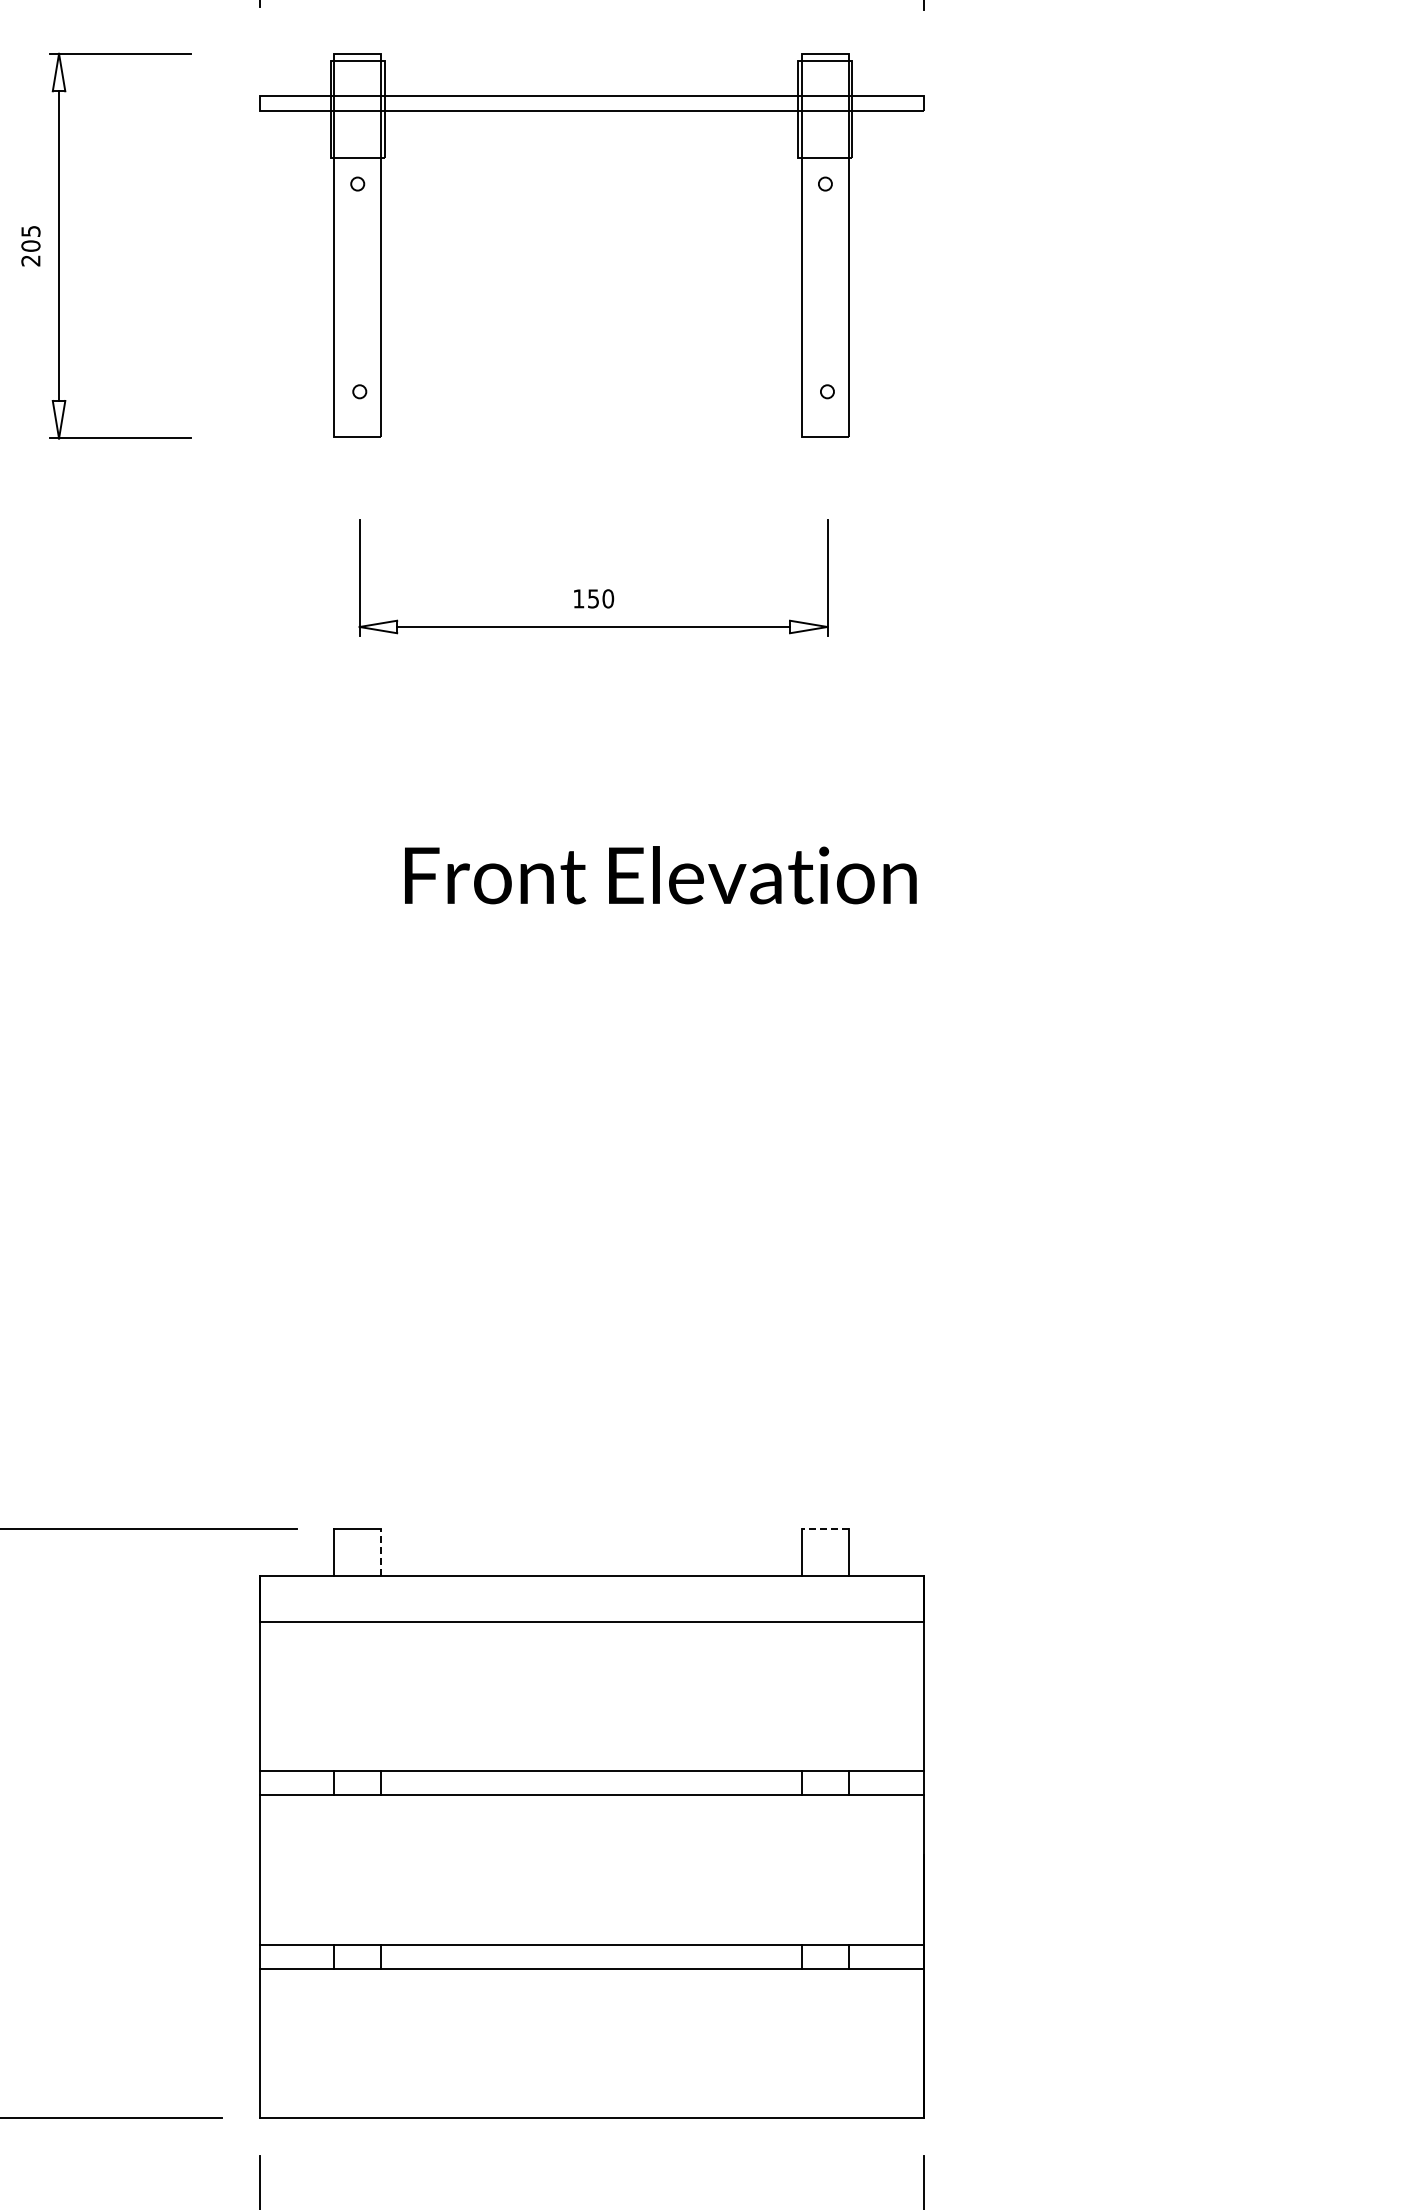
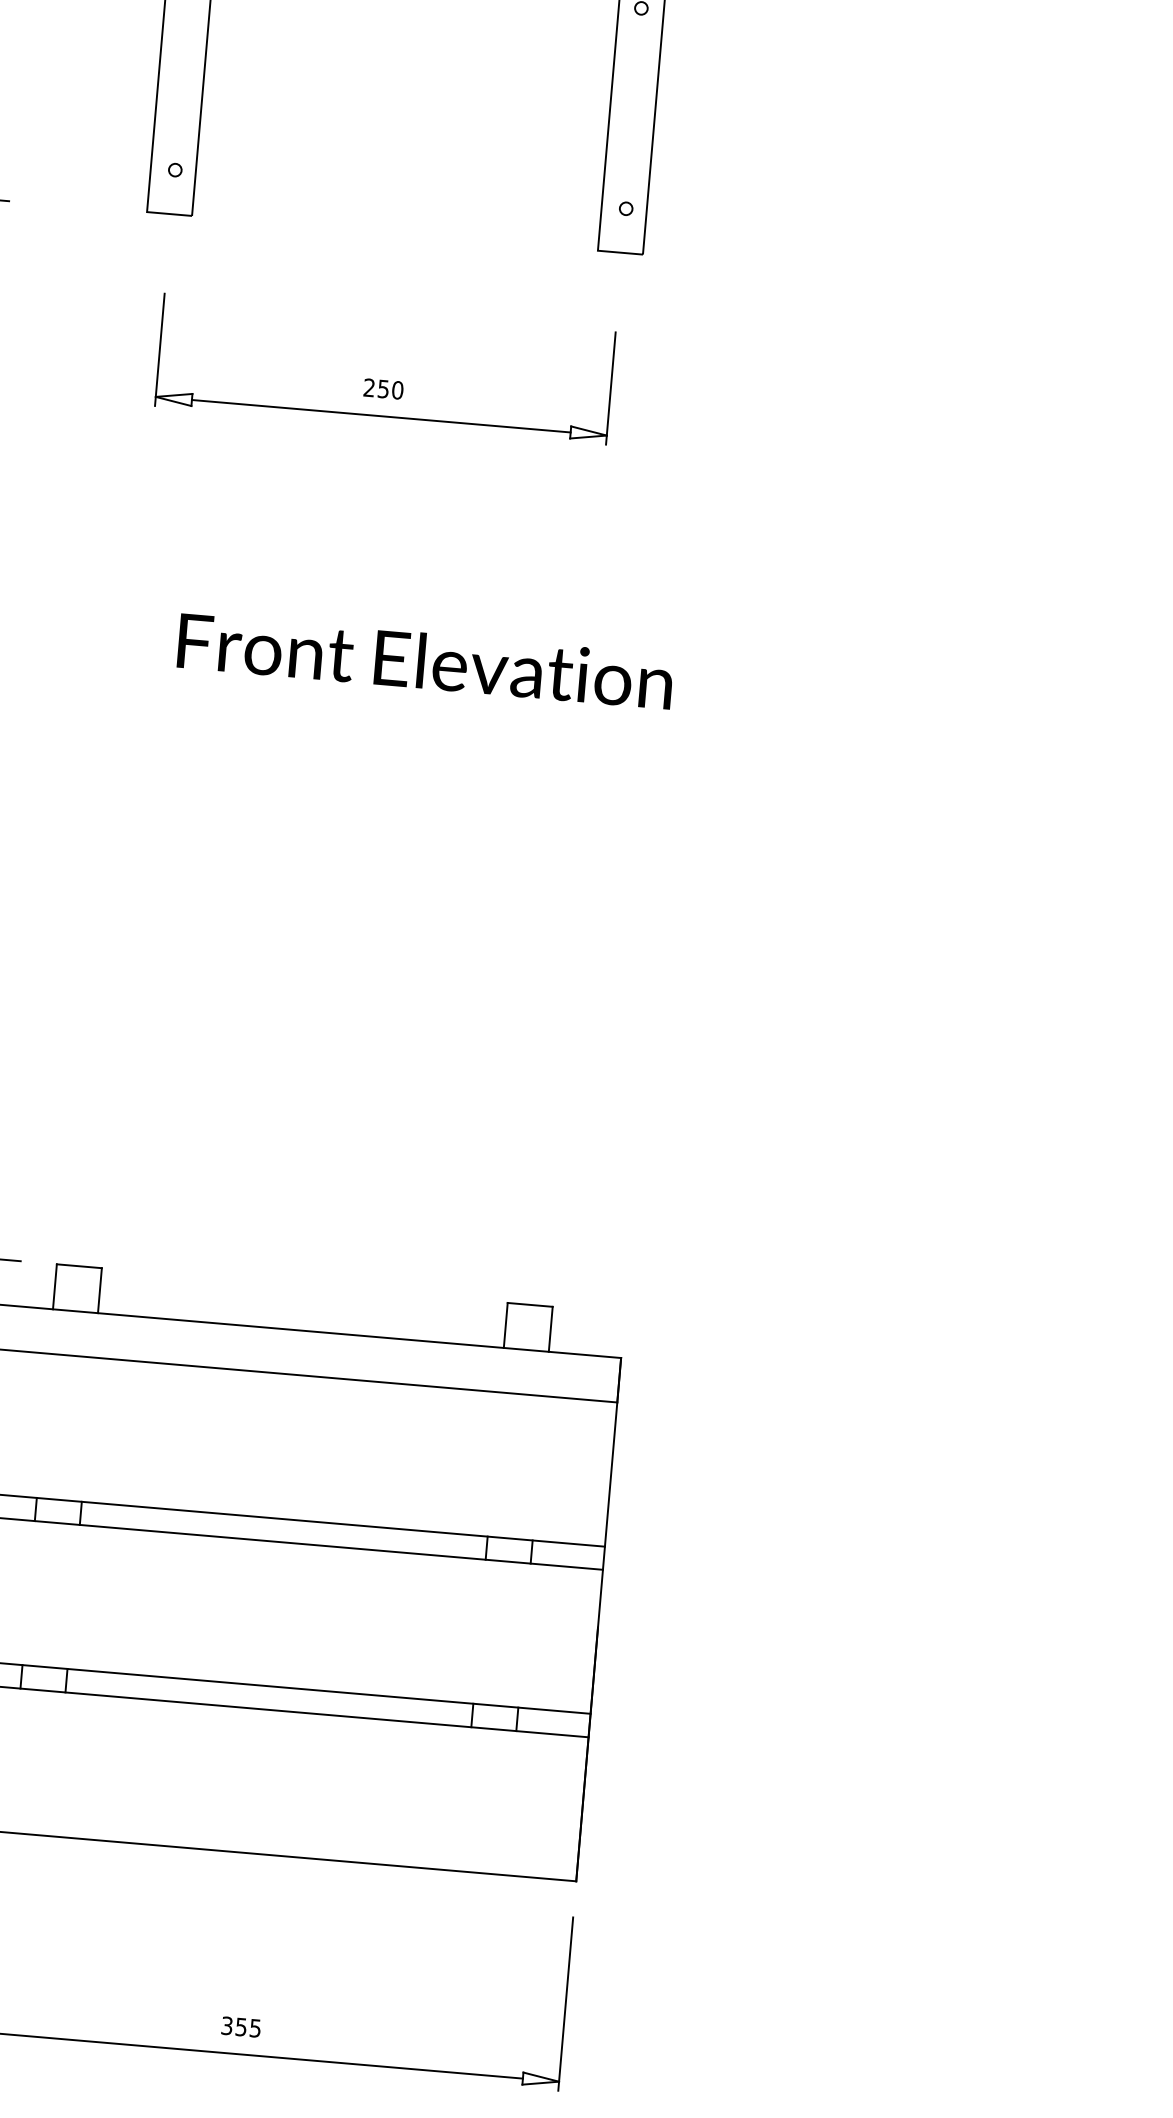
text: (578, 598) -> (369, 387), 150 -> 250
line: (824, 1528) -> (529, 1304), dashed -> solid
line: (381, 1551) -> (100, 1289), dashed -> solid

